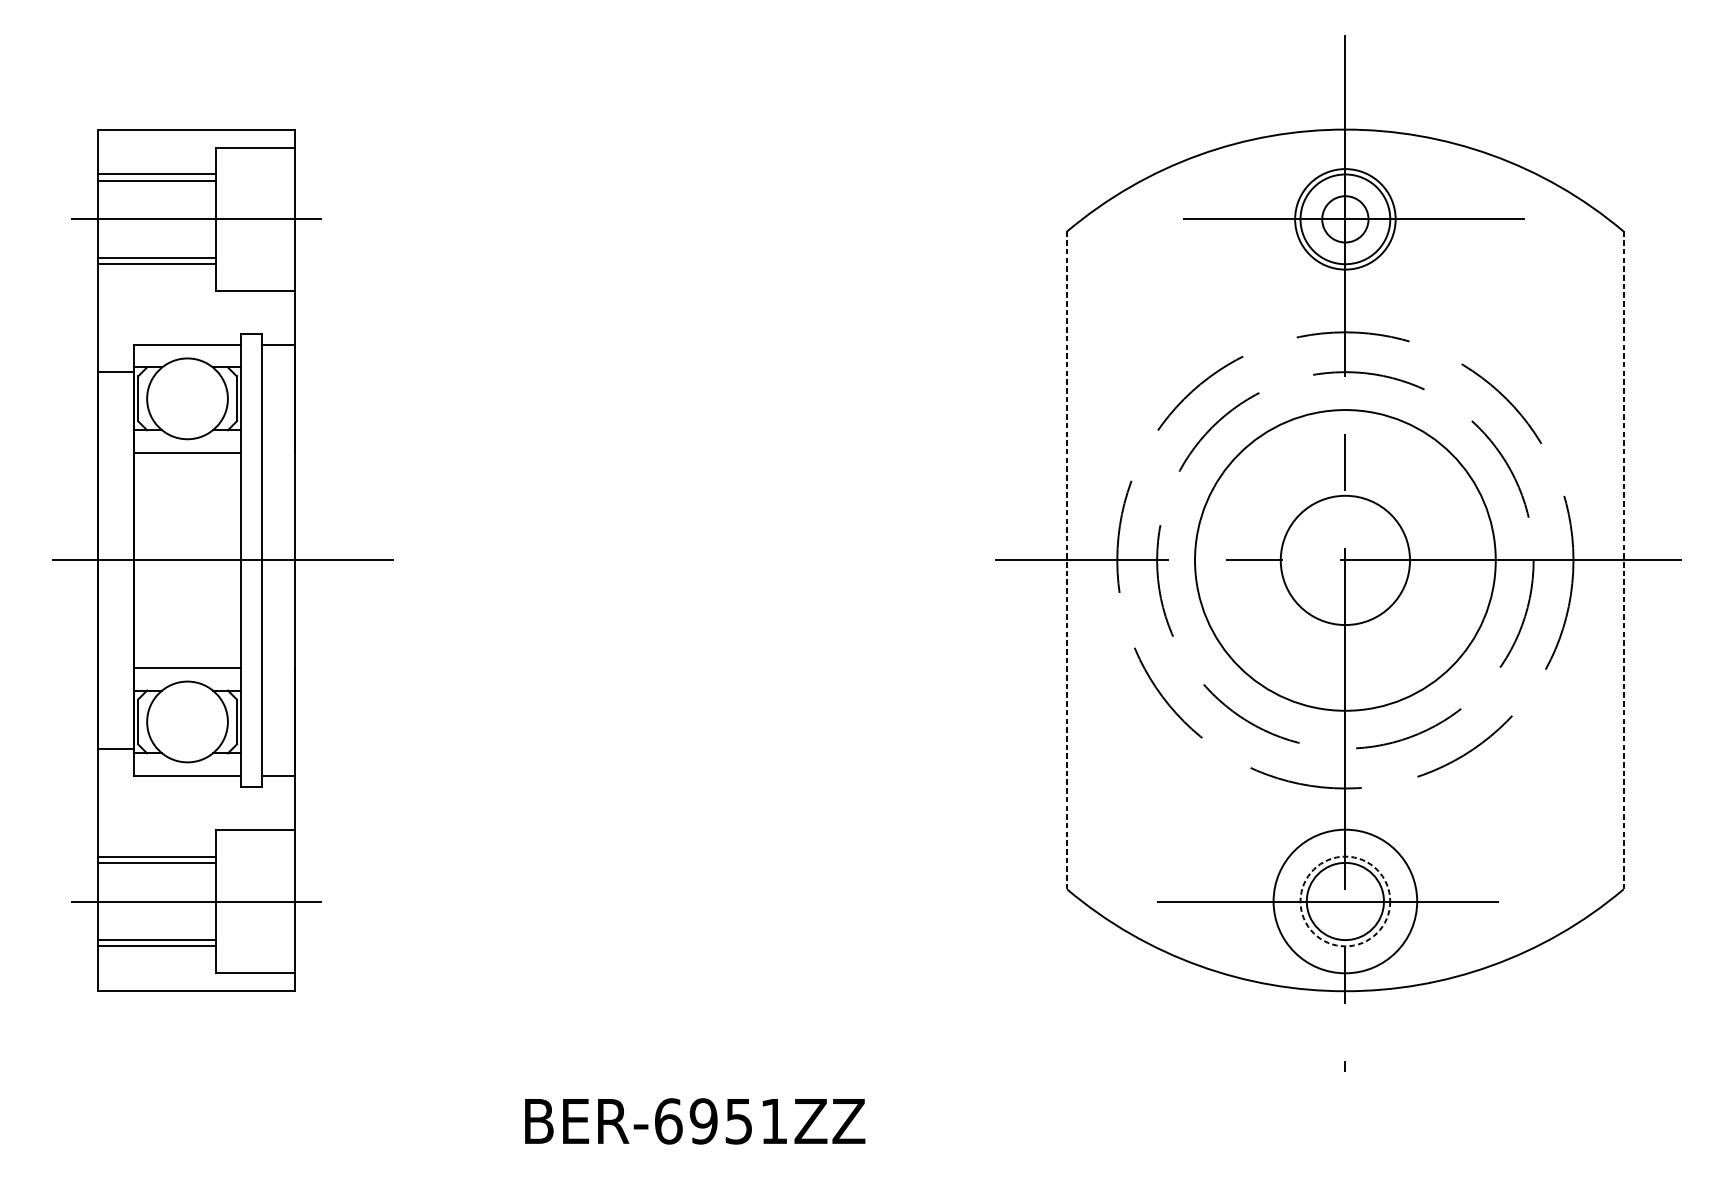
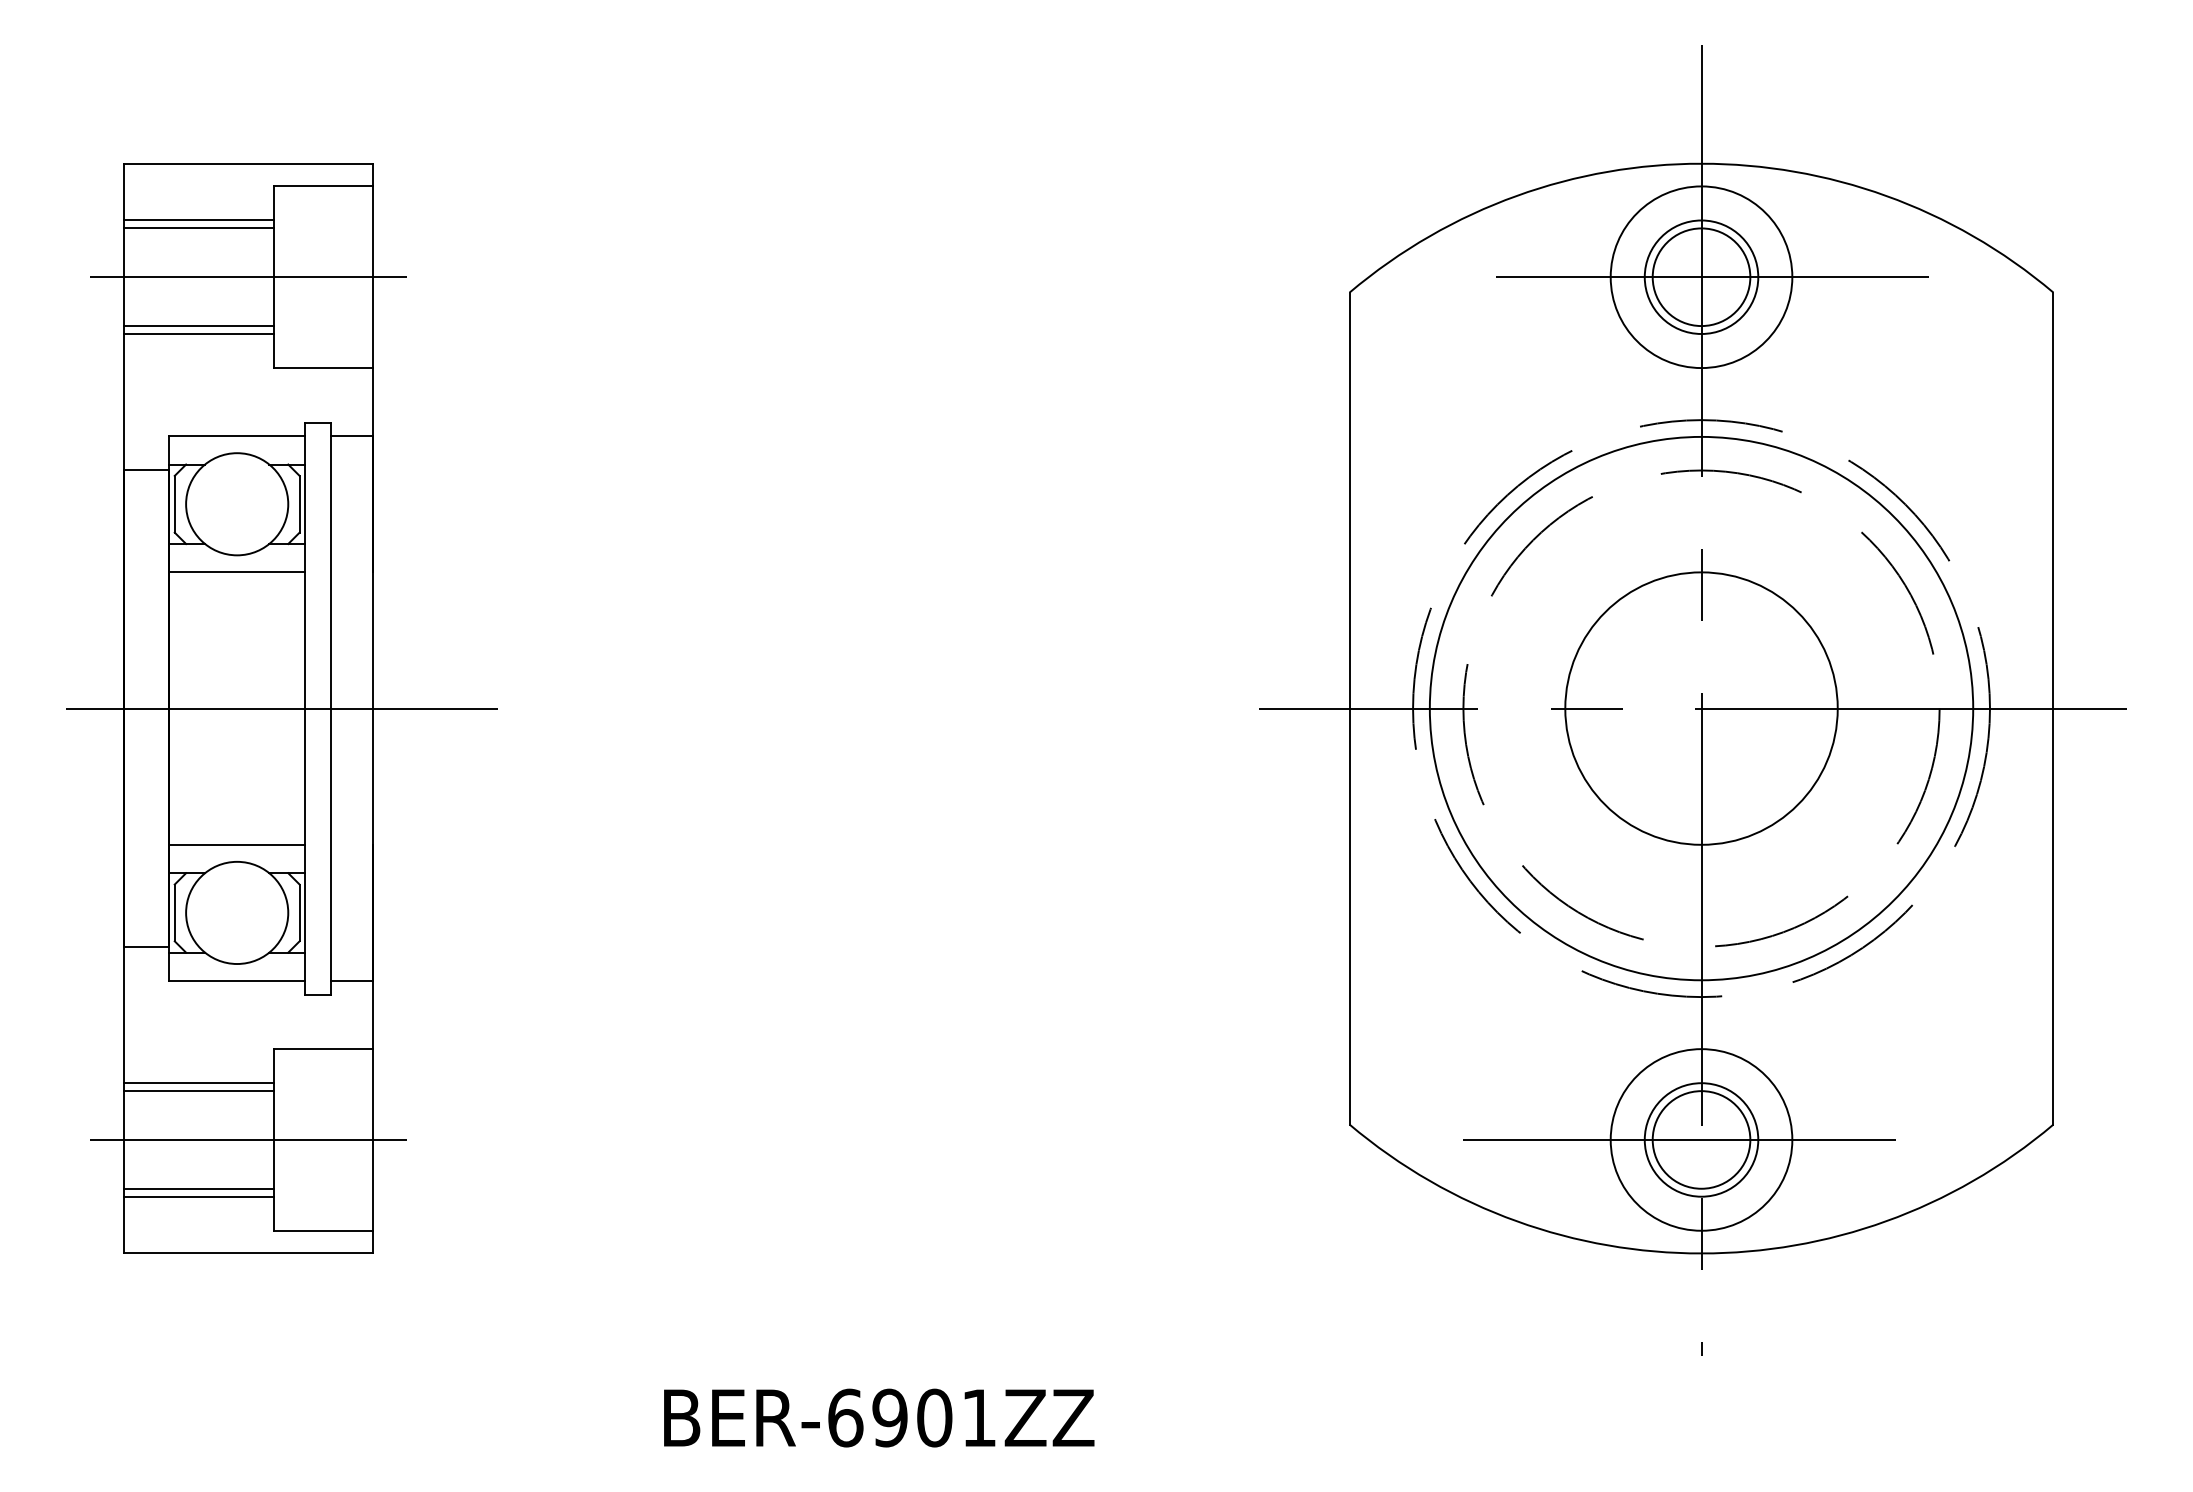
circle: (1345, 219) -> (1701, 277), size x1.43
circle: (1345, 219) -> (1701, 277), size x1.67
line: (1067, 560) -> (1349, 708), dashed -> solid
circle: (1345, 560) -> (1701, 708), size x1.43
circle: (1345, 560) -> (1701, 708), size x1.67
line: (1623, 560) -> (2053, 708), dashed -> solid
circle: (1345, 901) -> (1701, 1139), dashed -> solid
text: (738, 1120) -> (934, 1417), BER-6951ZZ -> BER-6901ZZ

